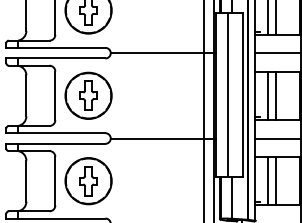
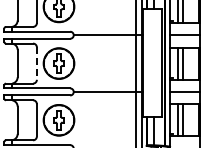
line: (227, 94) -> (151, 62), removed
line: (54, 97) -> (36, 64), solid -> dashed

